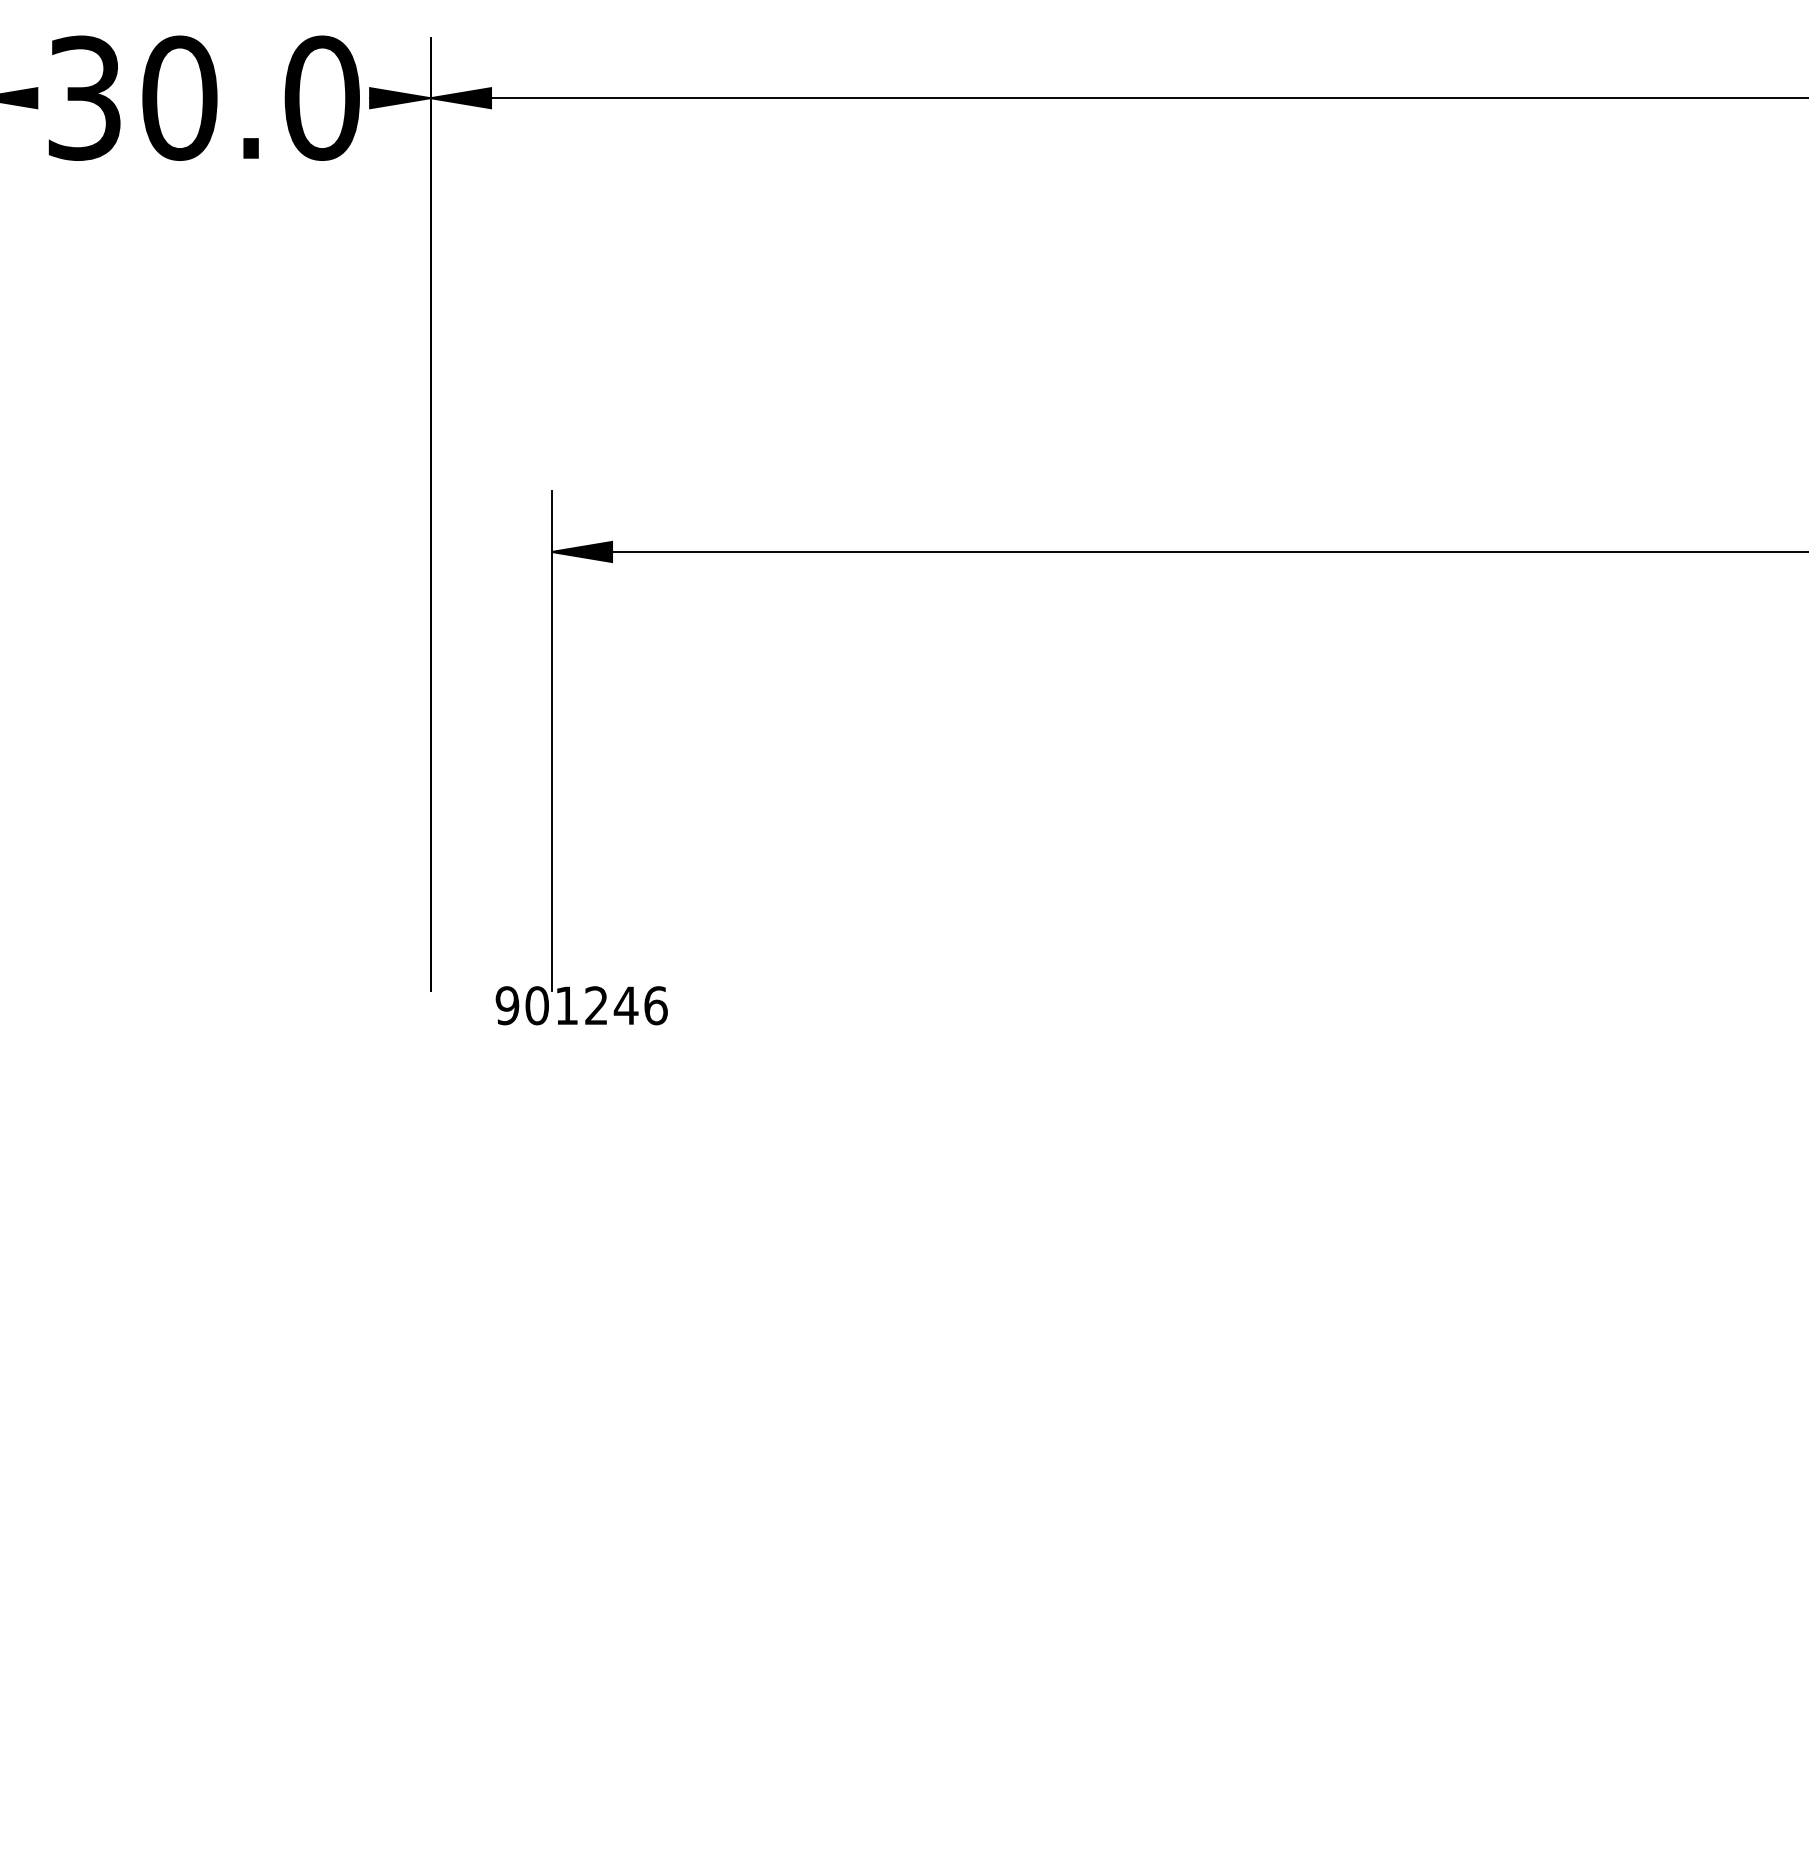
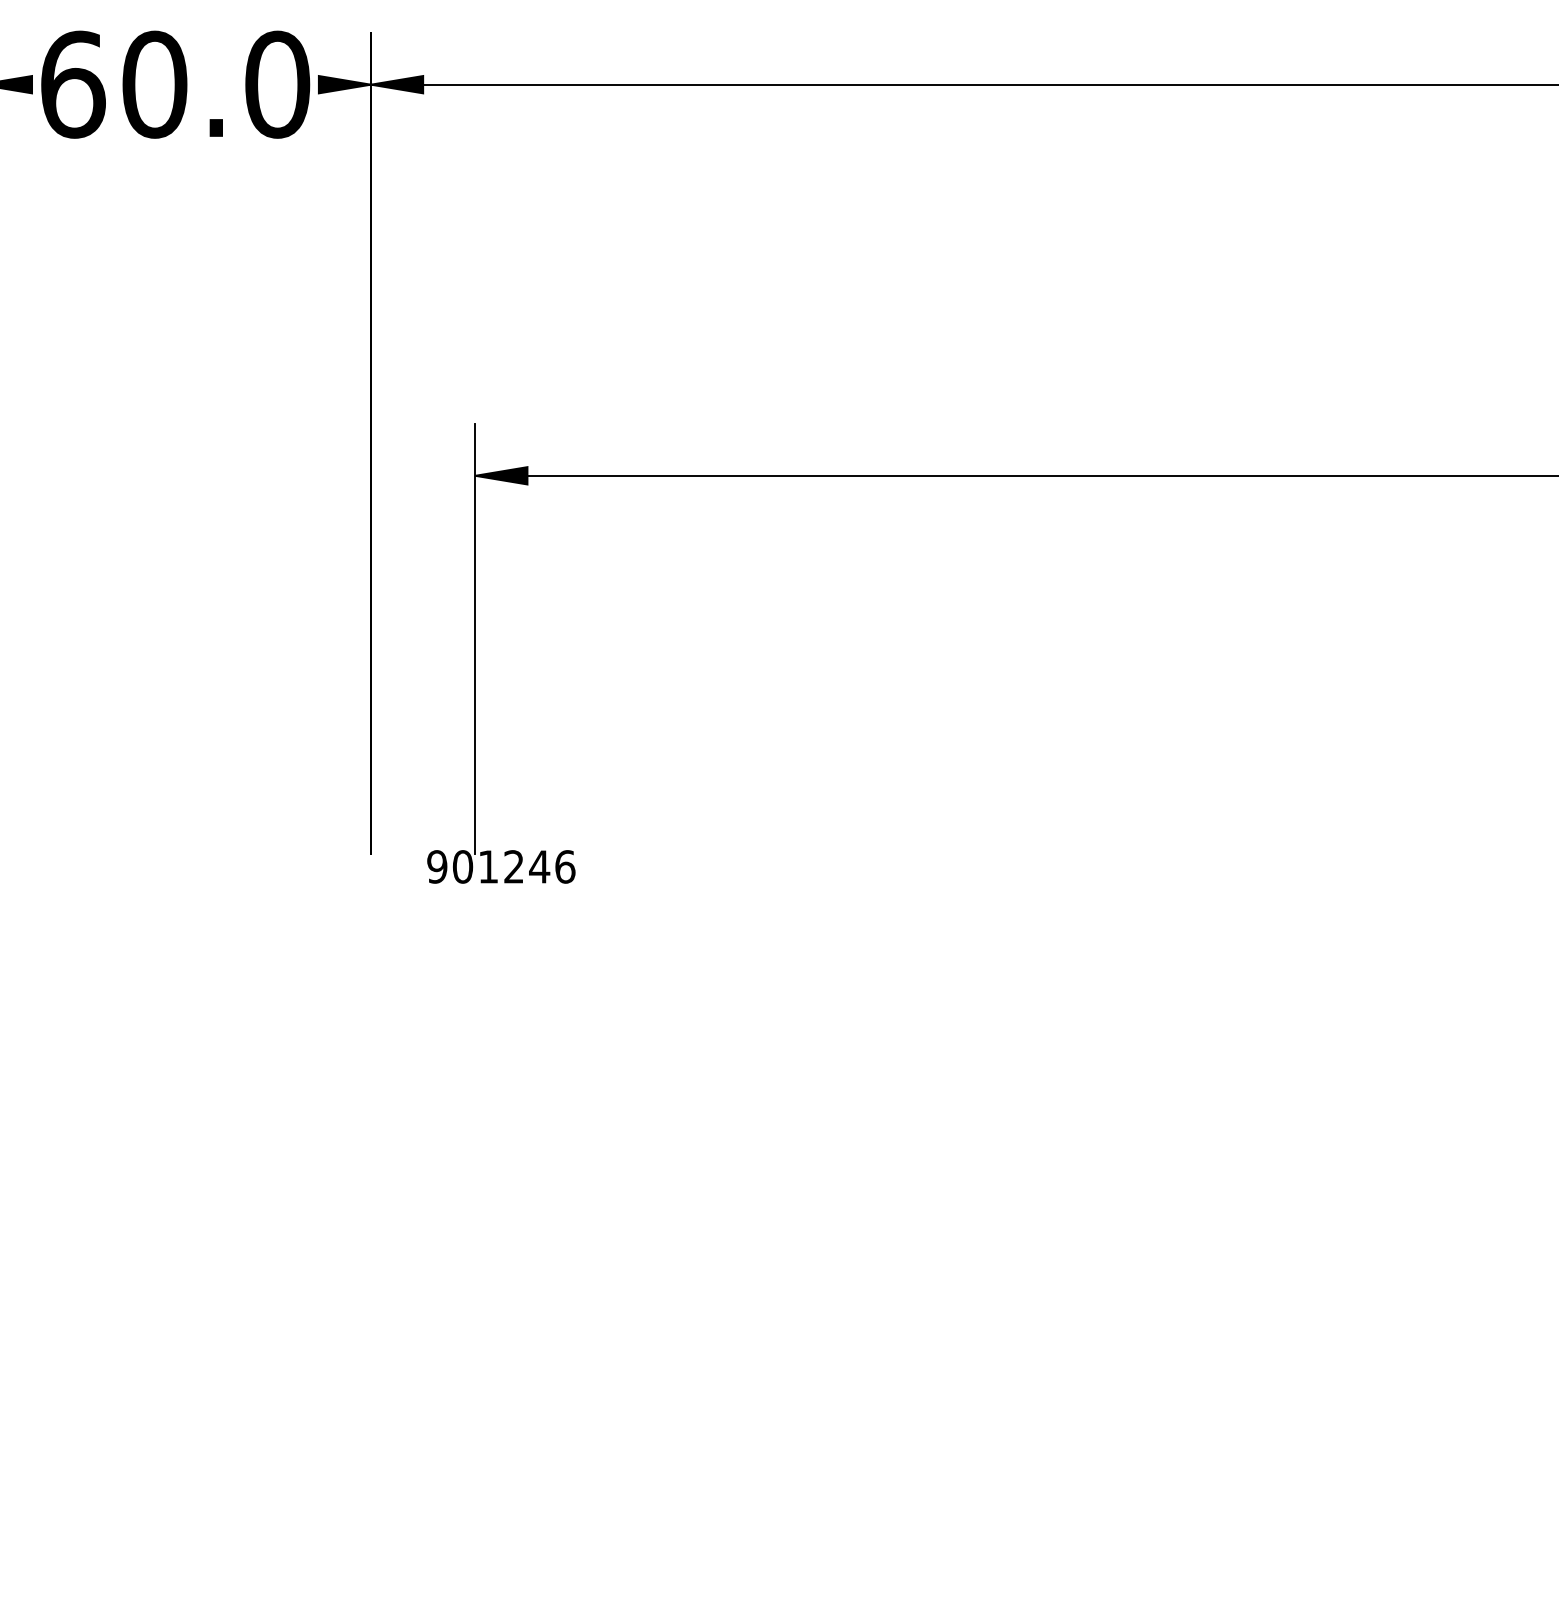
text: (85, 97) -> (73, 84), 30.0 -> 60.0

